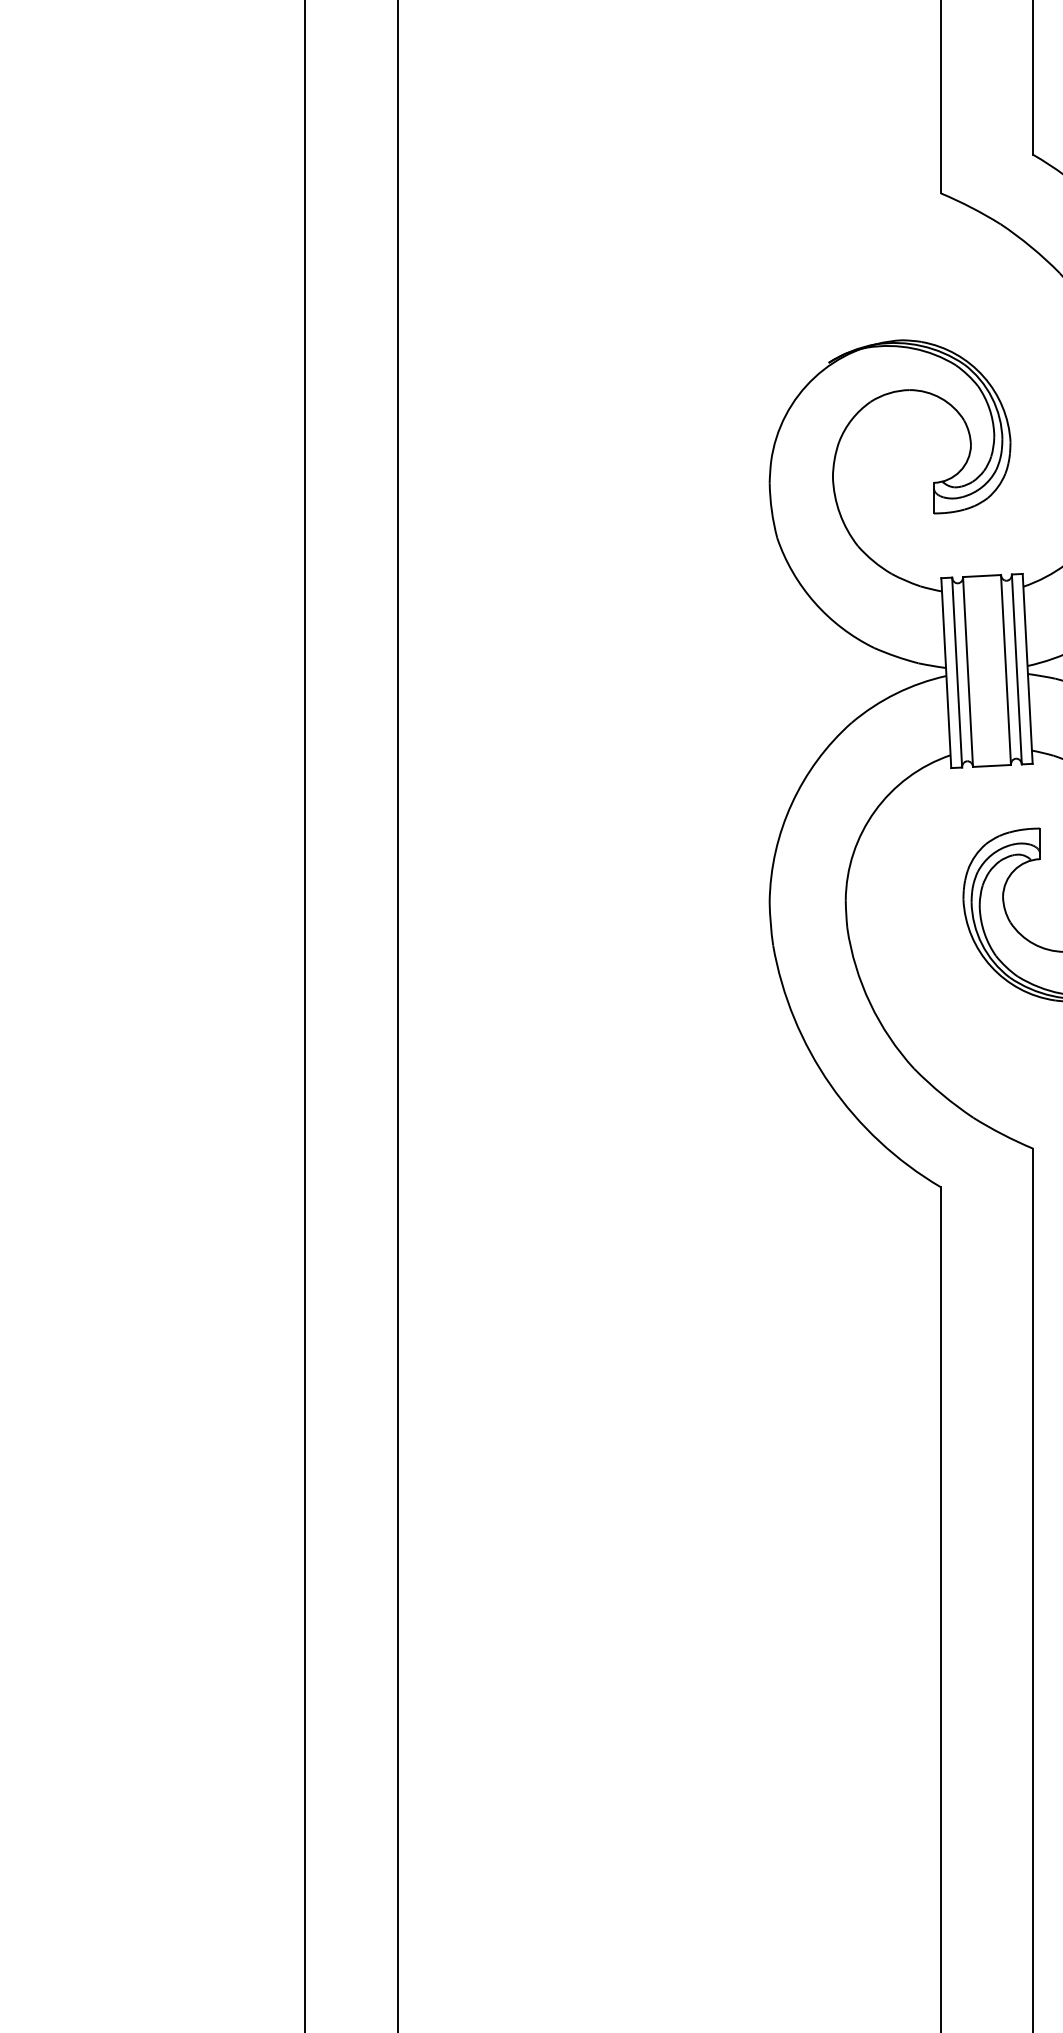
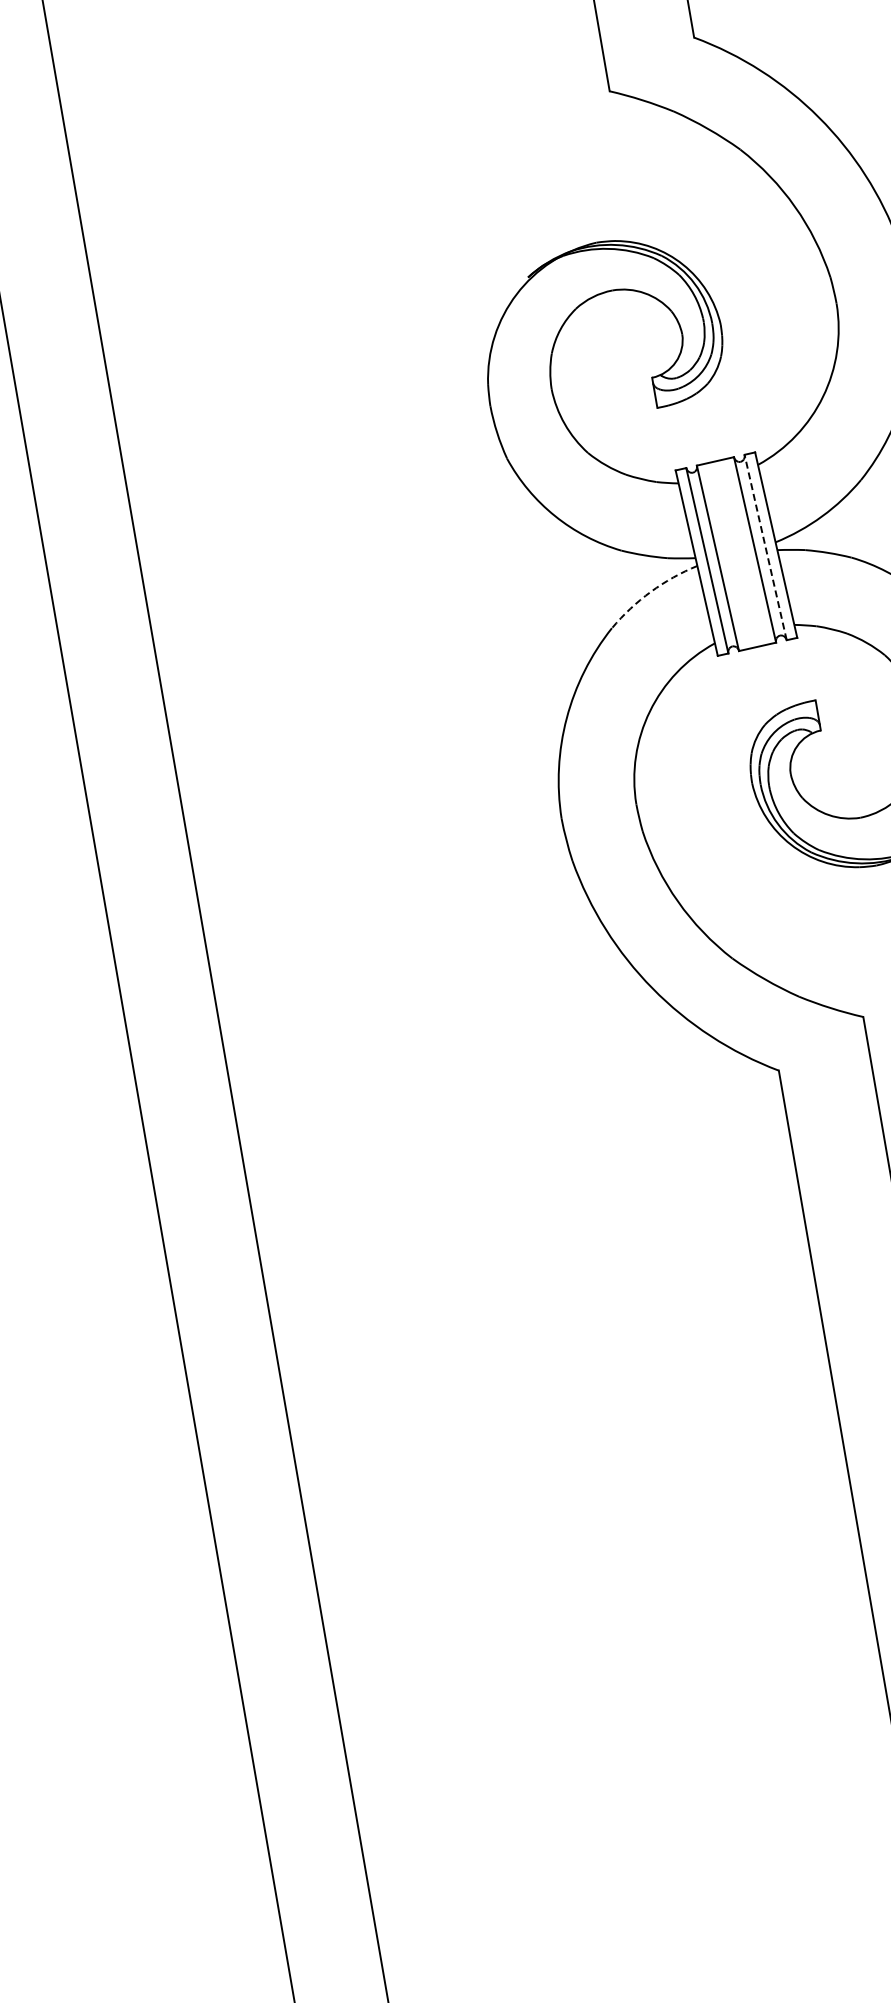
line: (1016, 668) -> (765, 546), solid -> dashed
arc: (896, 693) -> (651, 591), solid -> dashed

